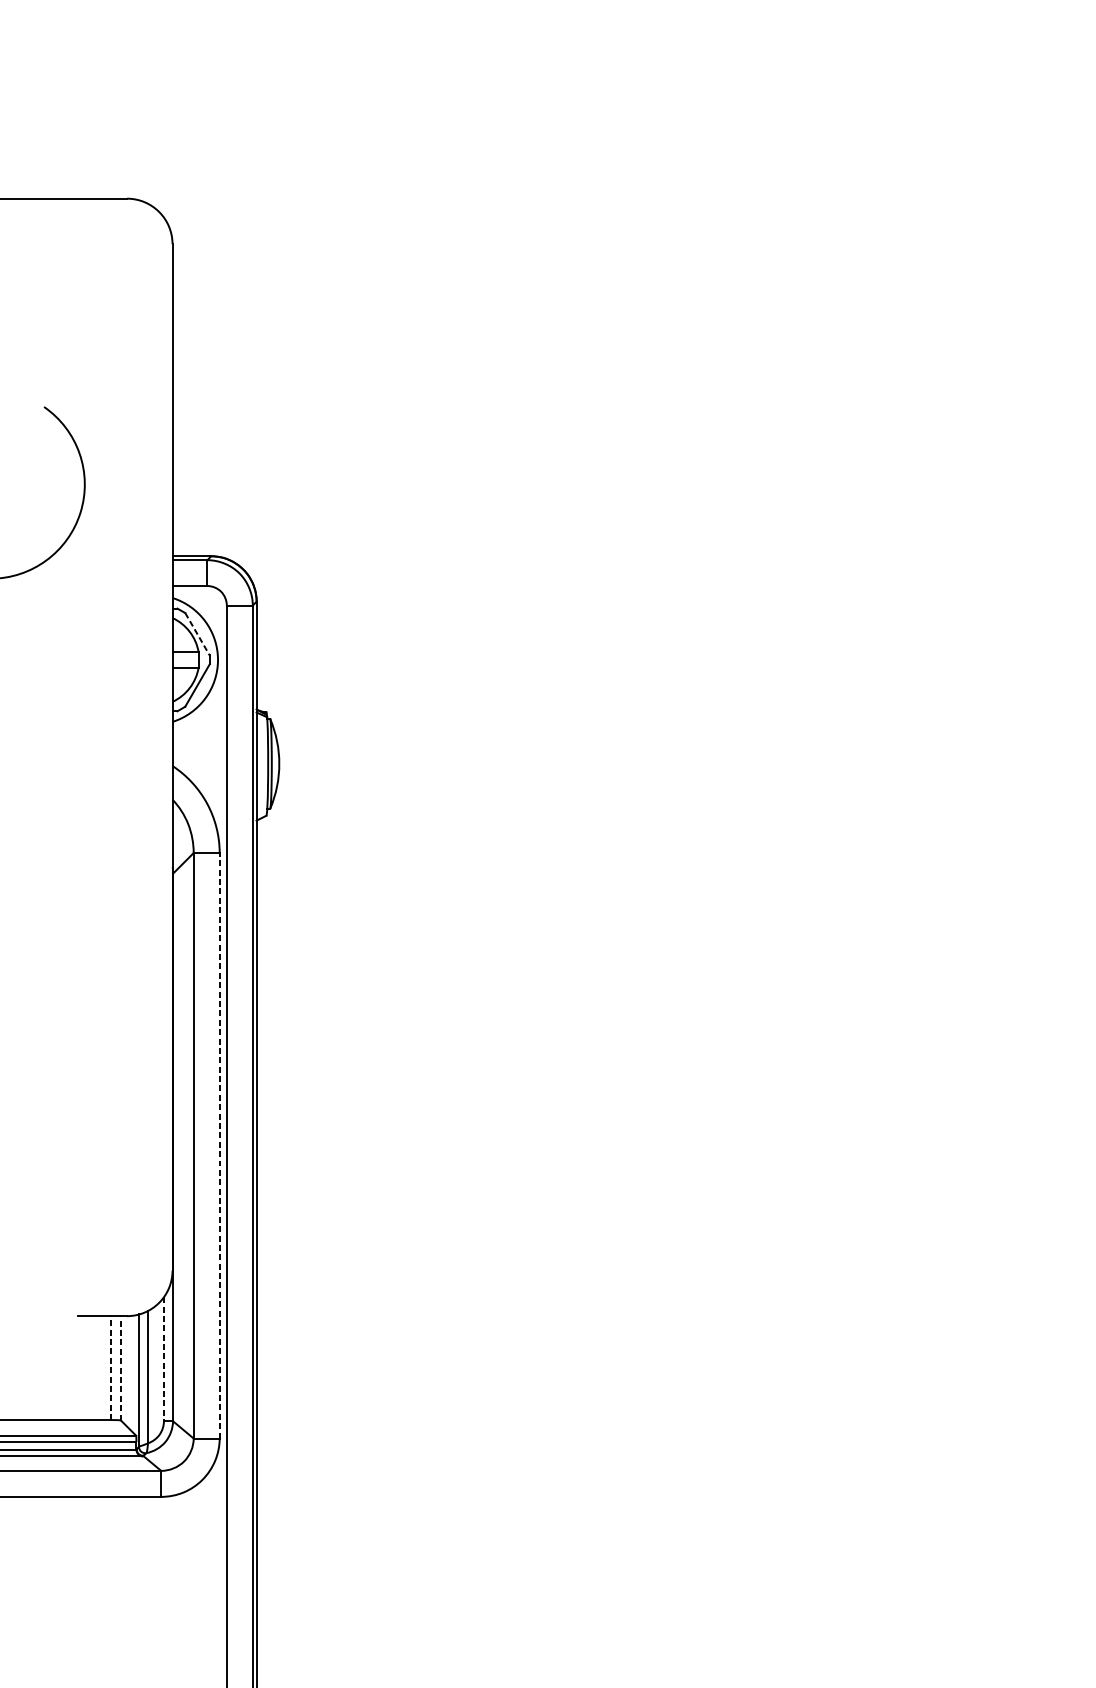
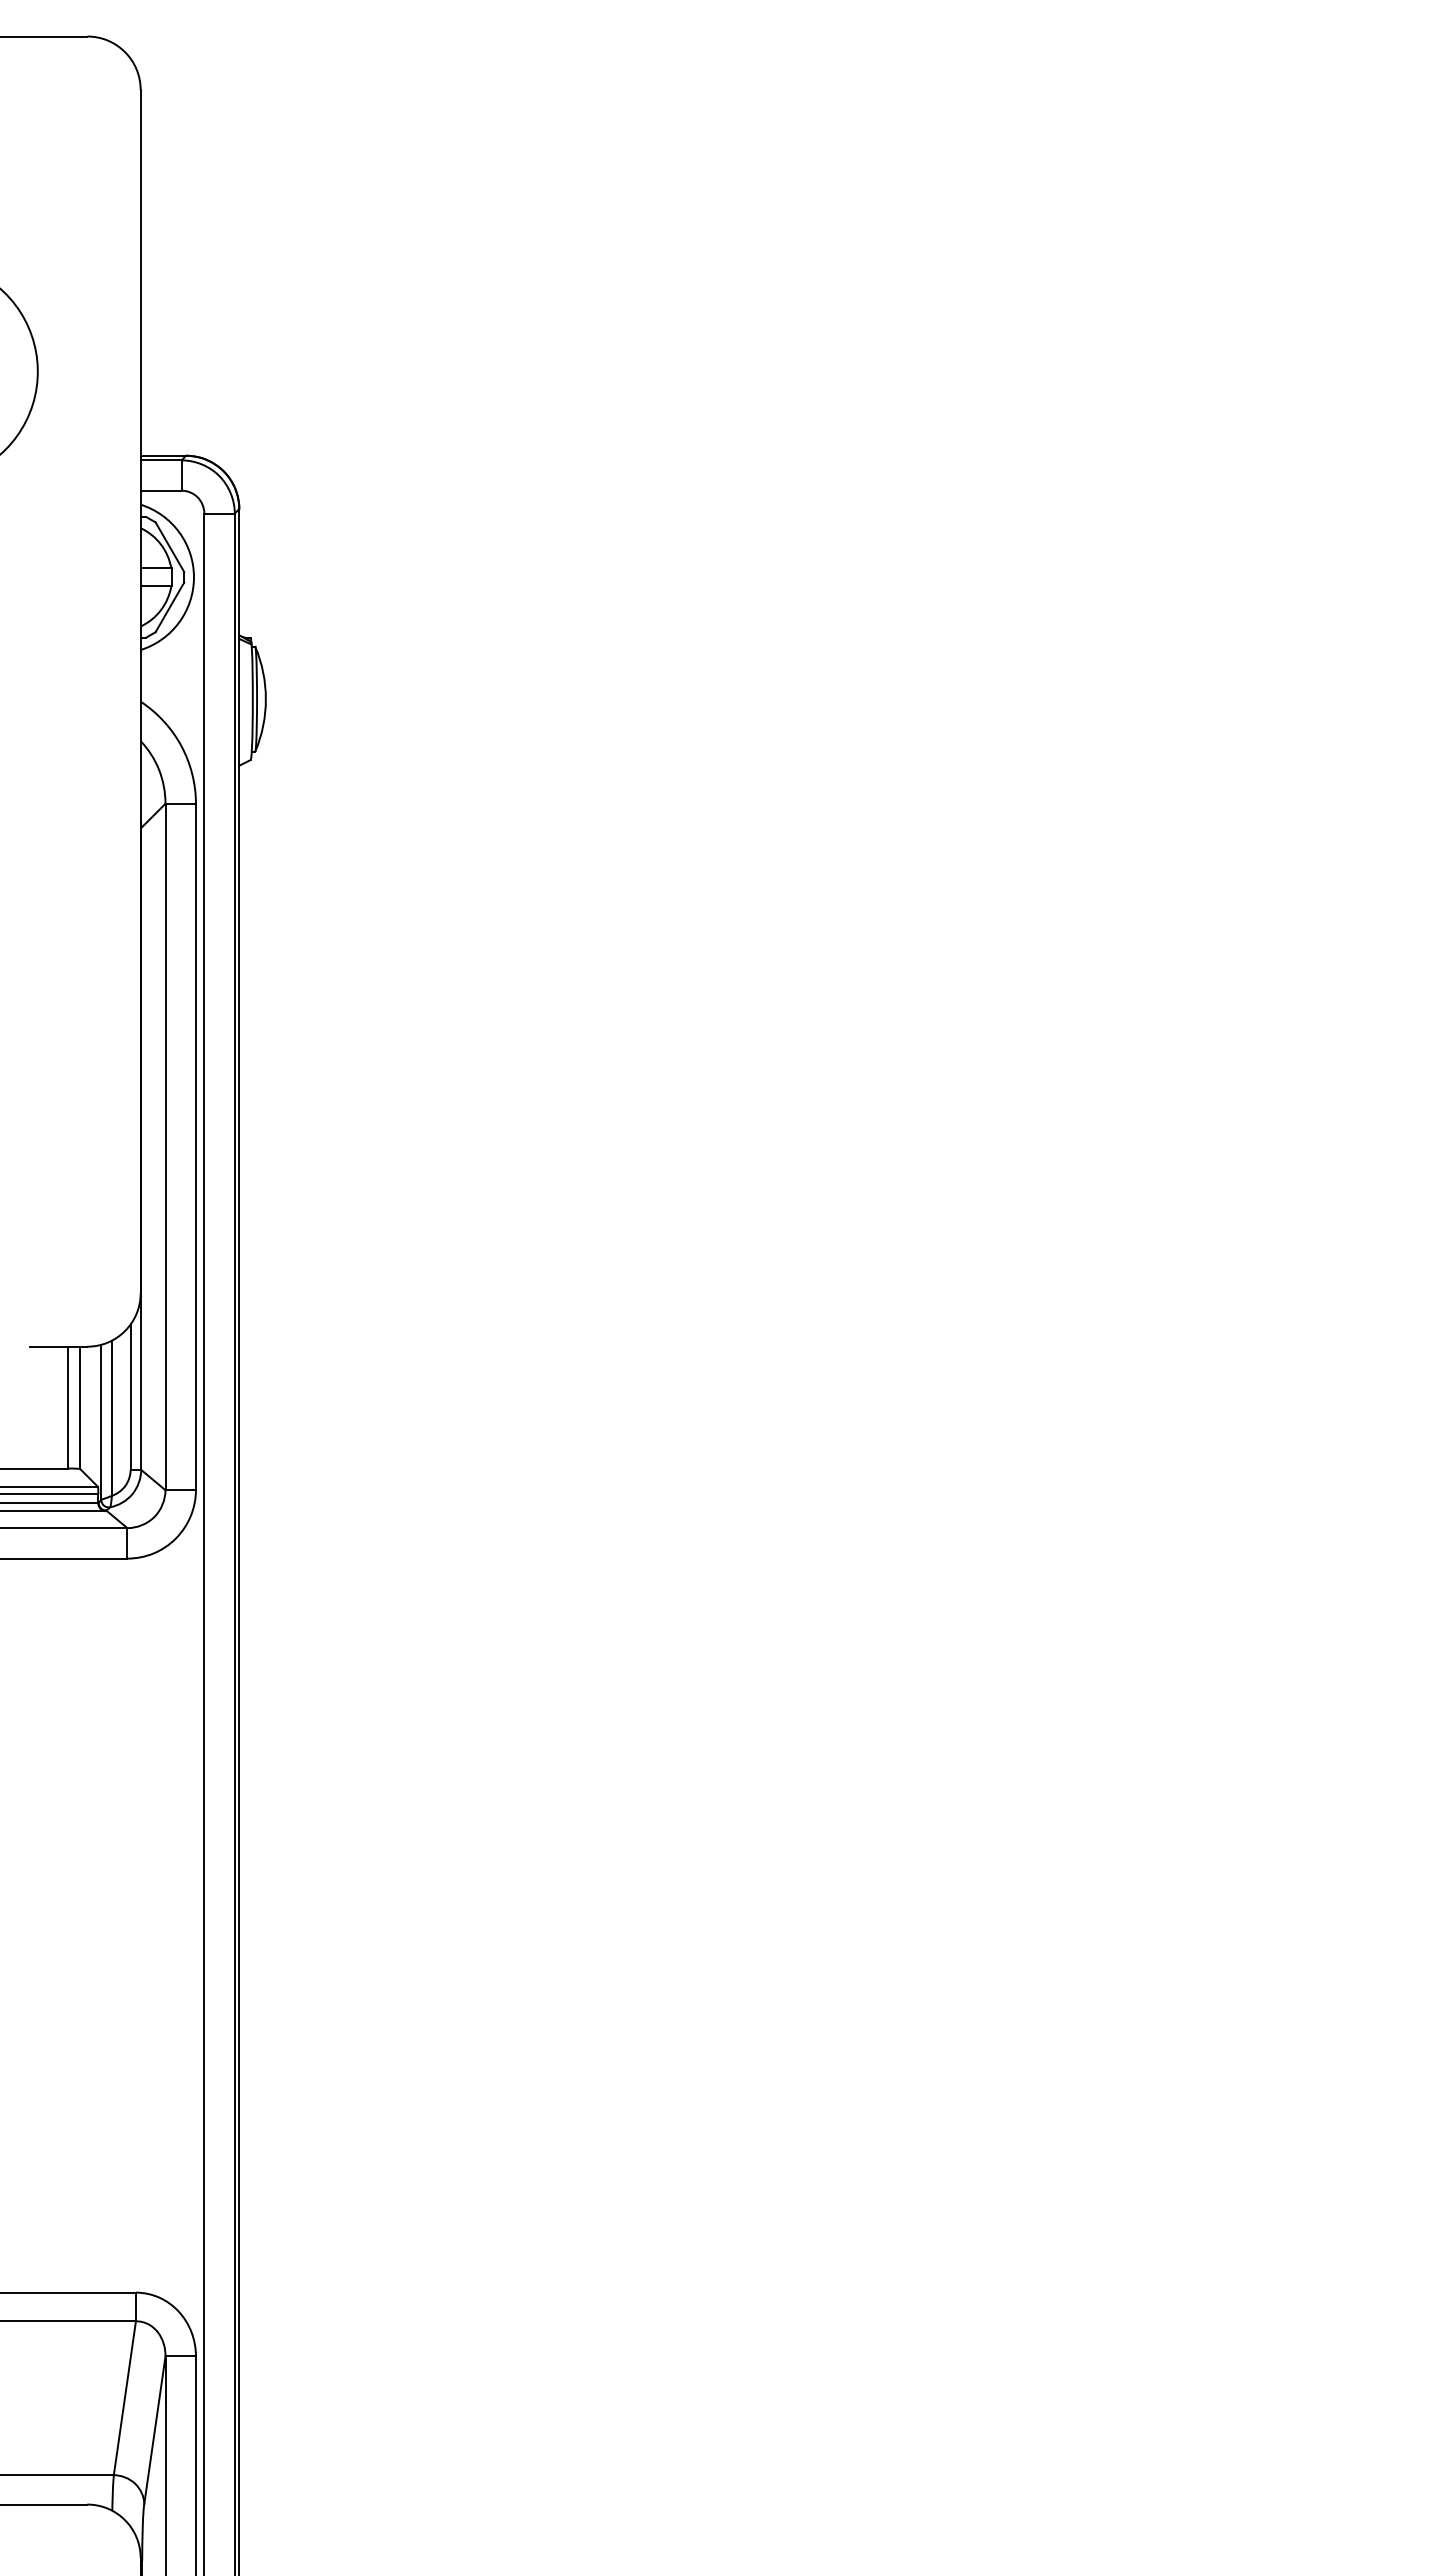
line: (197, 634) -> (169, 547), dashed -> solid
line: (219, 1145) -> (195, 1146), dashed -> solid
line: (163, 1359) -> (130, 1397), dashed -> solid
line: (110, 1367) -> (68, 1407), dashed -> solid
line: (121, 1367) -> (80, 1407), dashed -> solid

